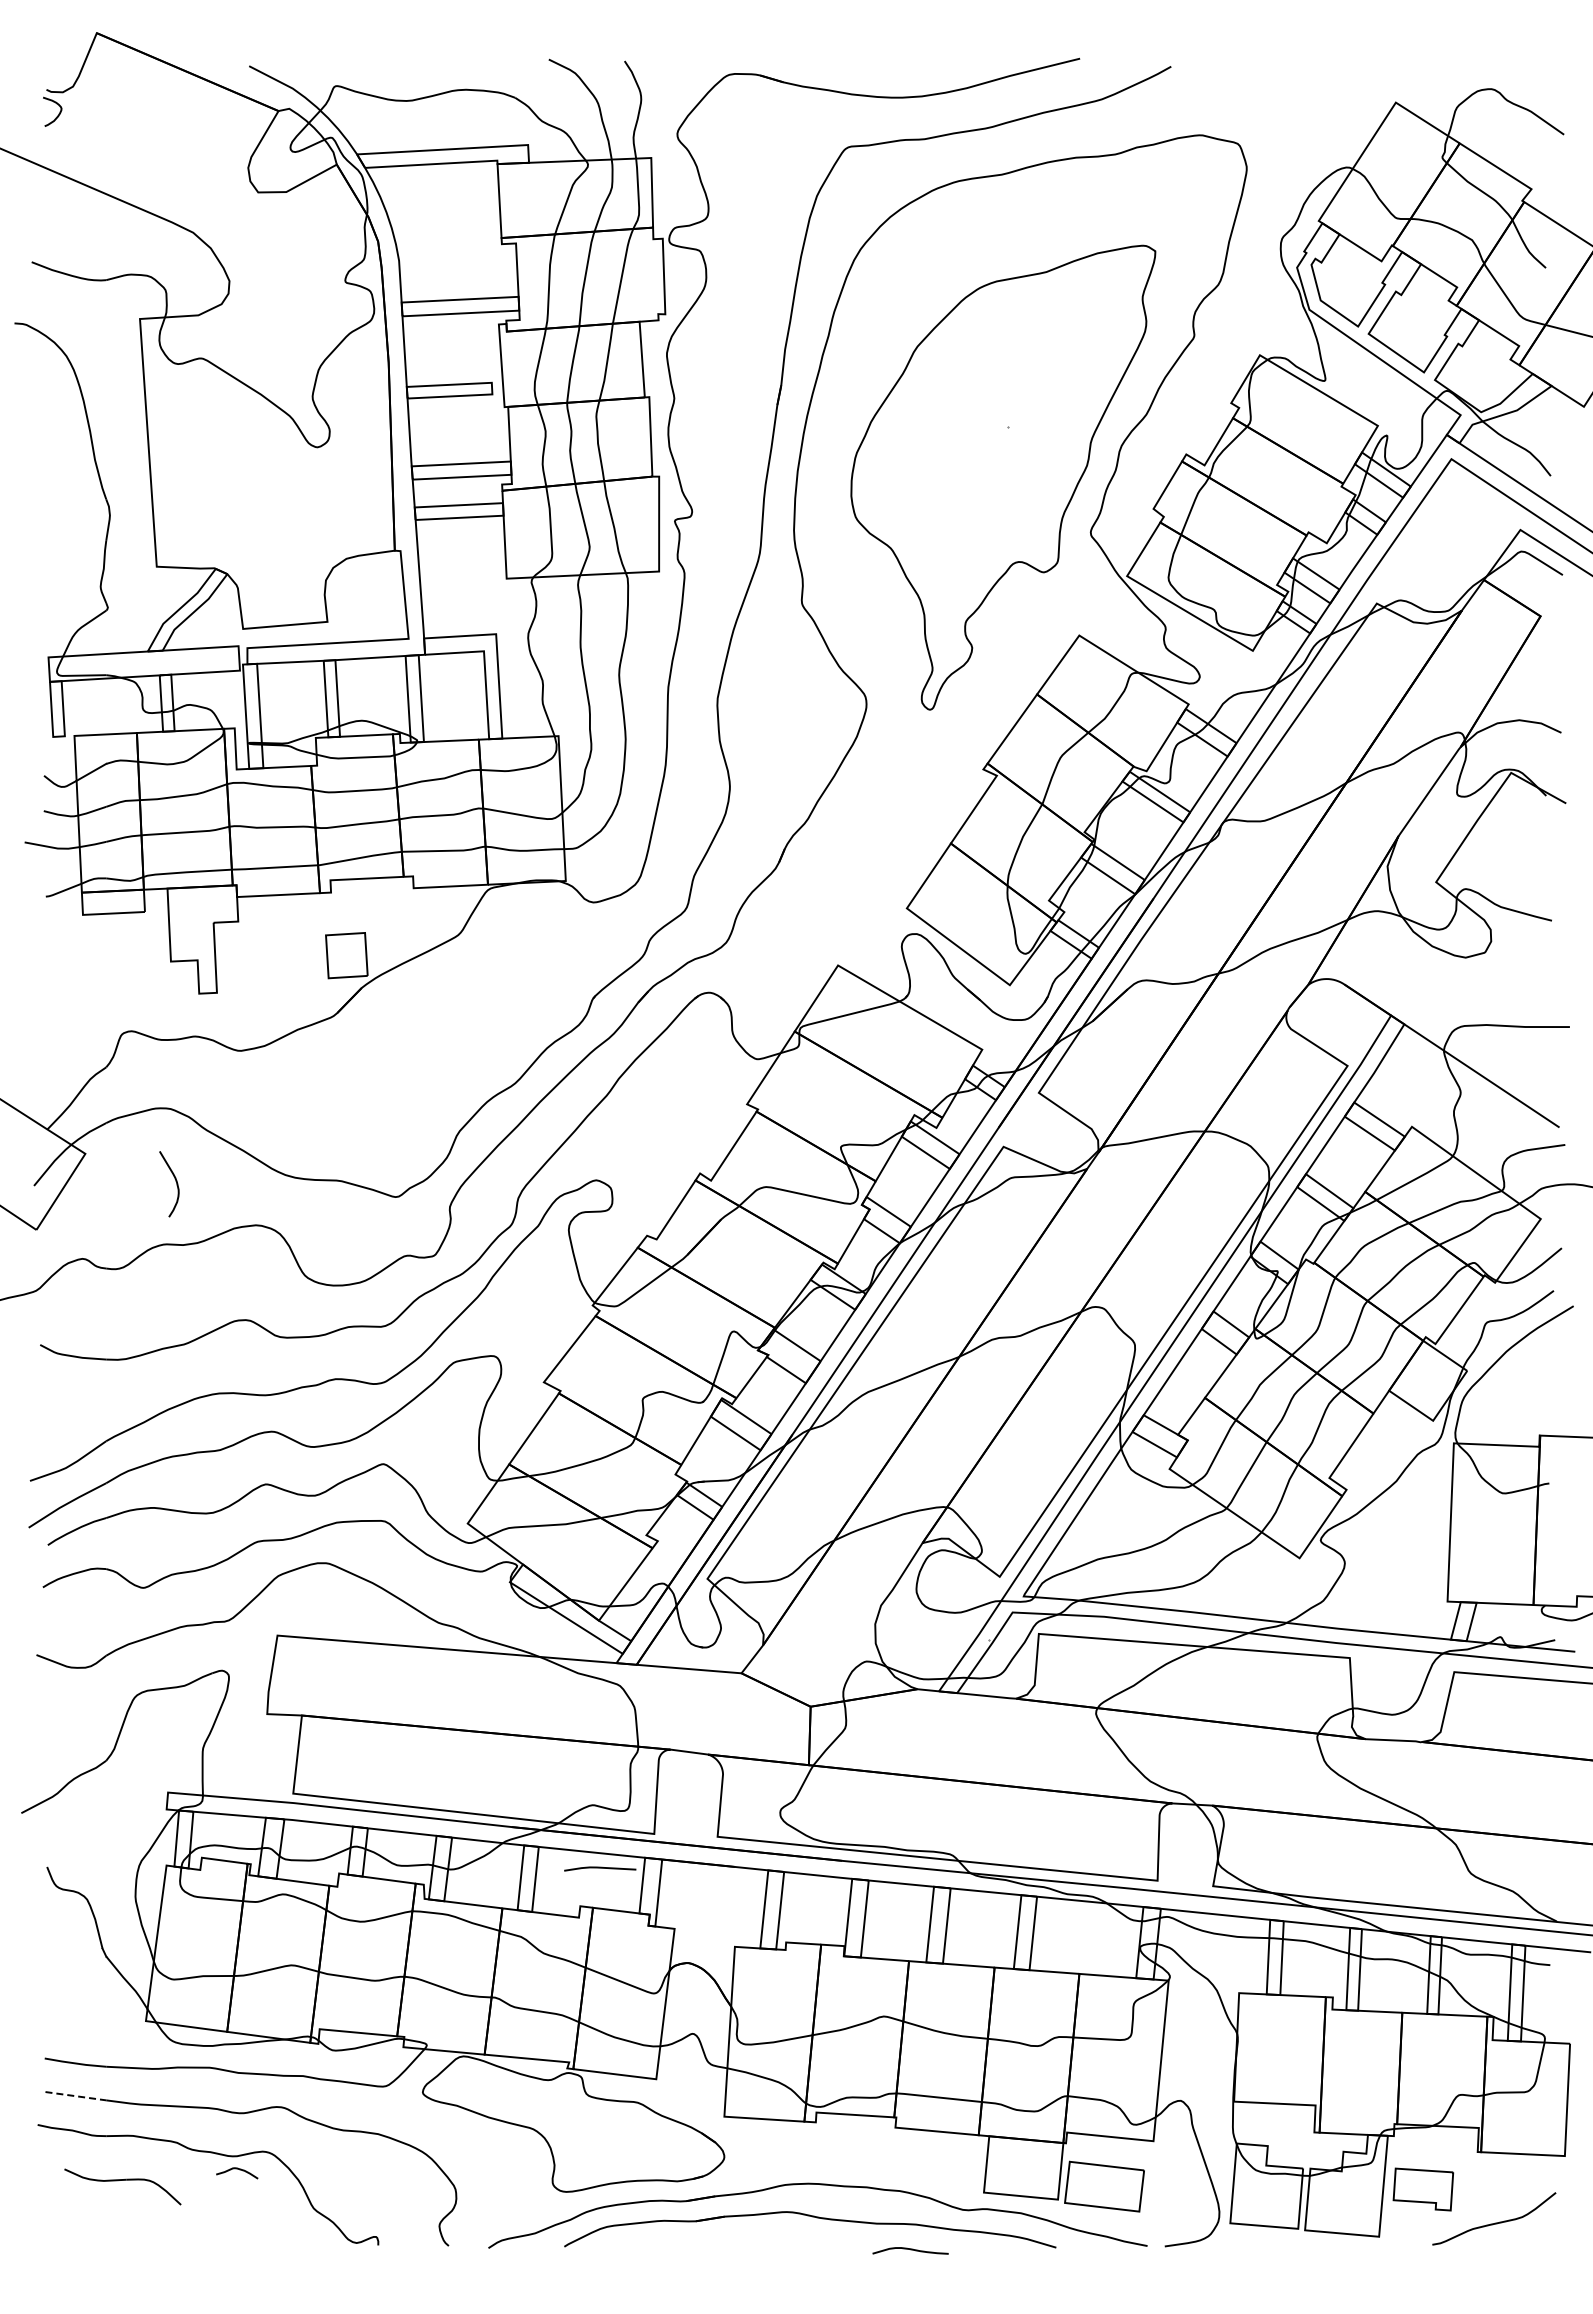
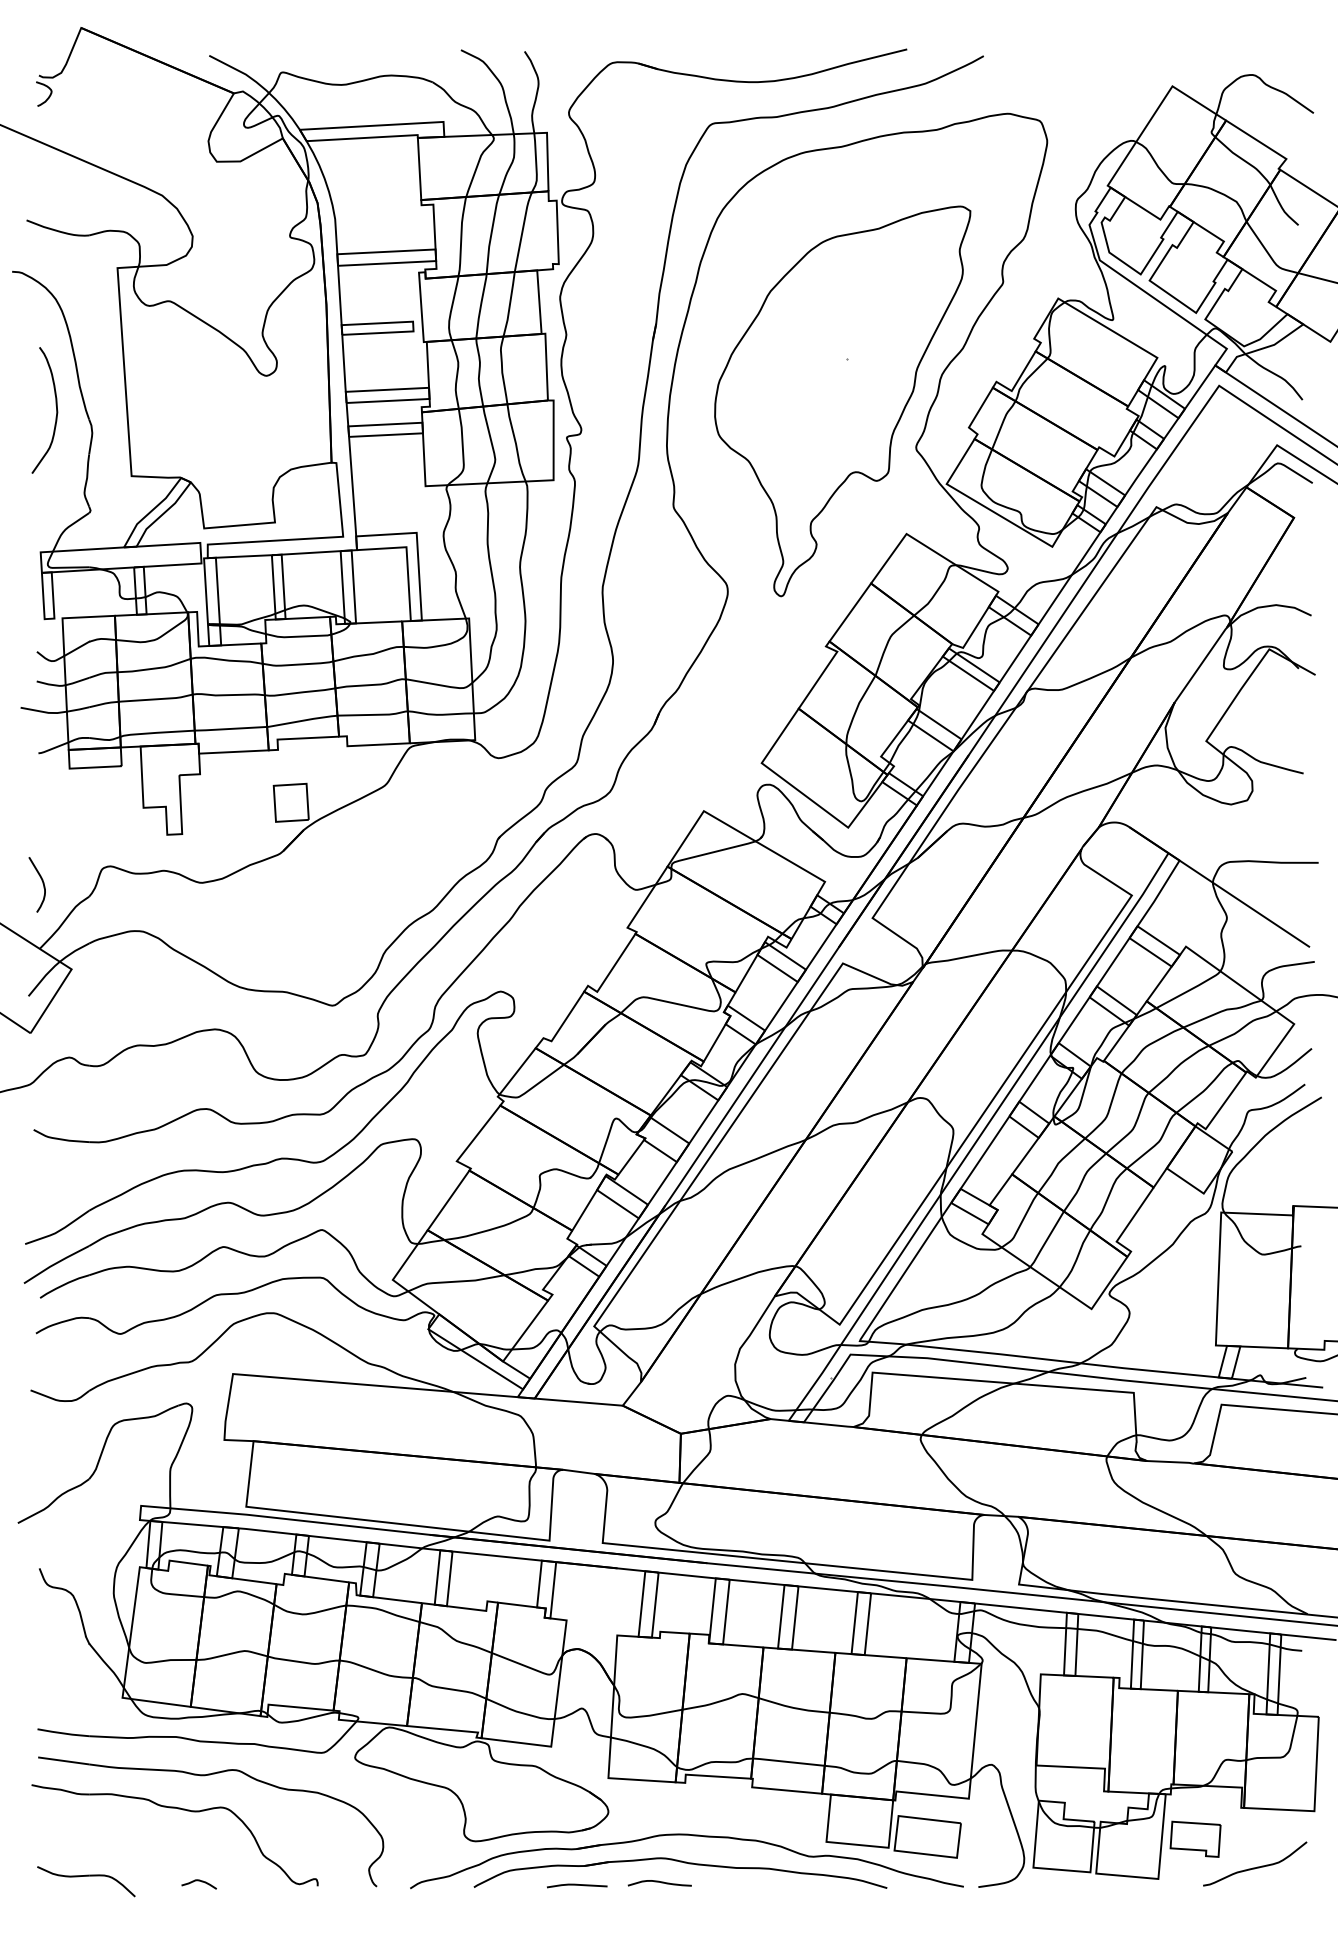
curve: (66, 484) -> (55, 407), added
curve: (175, 1181) -> (42, 882), moved
line: (600, 1868) -> (577, 1885), moved
line: (75, 2096) -> (63, 1761), dashed -> solid
curve: (239, 2170) -> (201, 1882), moved
part: (122, 2186) -> (86, 1881), moved
curve: (910, 2250) -> (659, 1882), moved

